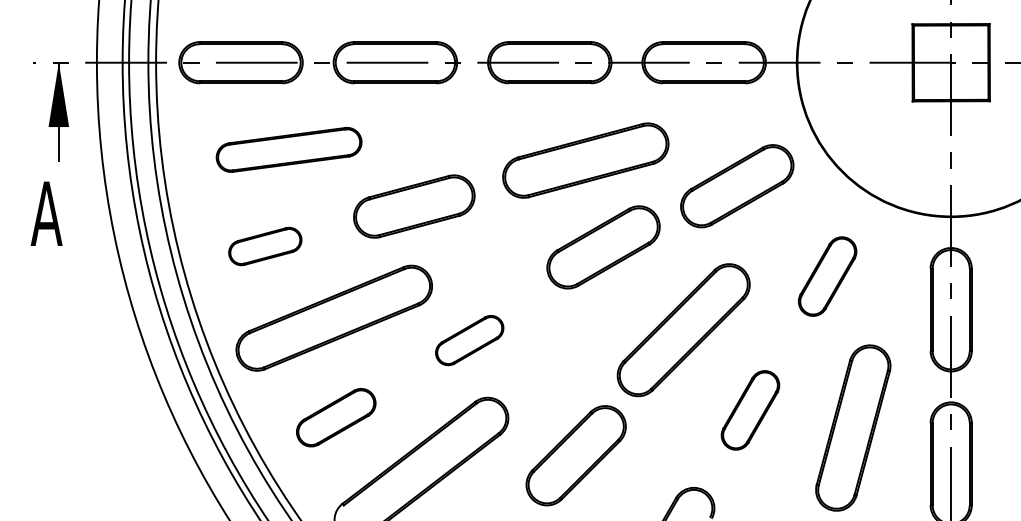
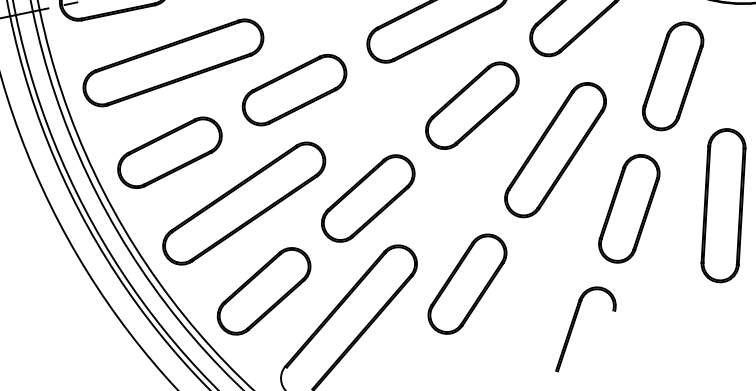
part: (288, 149) -> (172, 62), size x1.43
part: (265, 246) -> (170, 152), size x1.67
part: (603, 247) -> (472, 105), moved
part: (827, 276) -> (672, 76), size x1.43
part: (469, 340) -> (367, 198), size x1.67
part: (750, 410) -> (629, 208), size x1.43
part: (336, 417) -> (264, 291), size x1.43
part: (575, 455) -> (466, 284), moved

